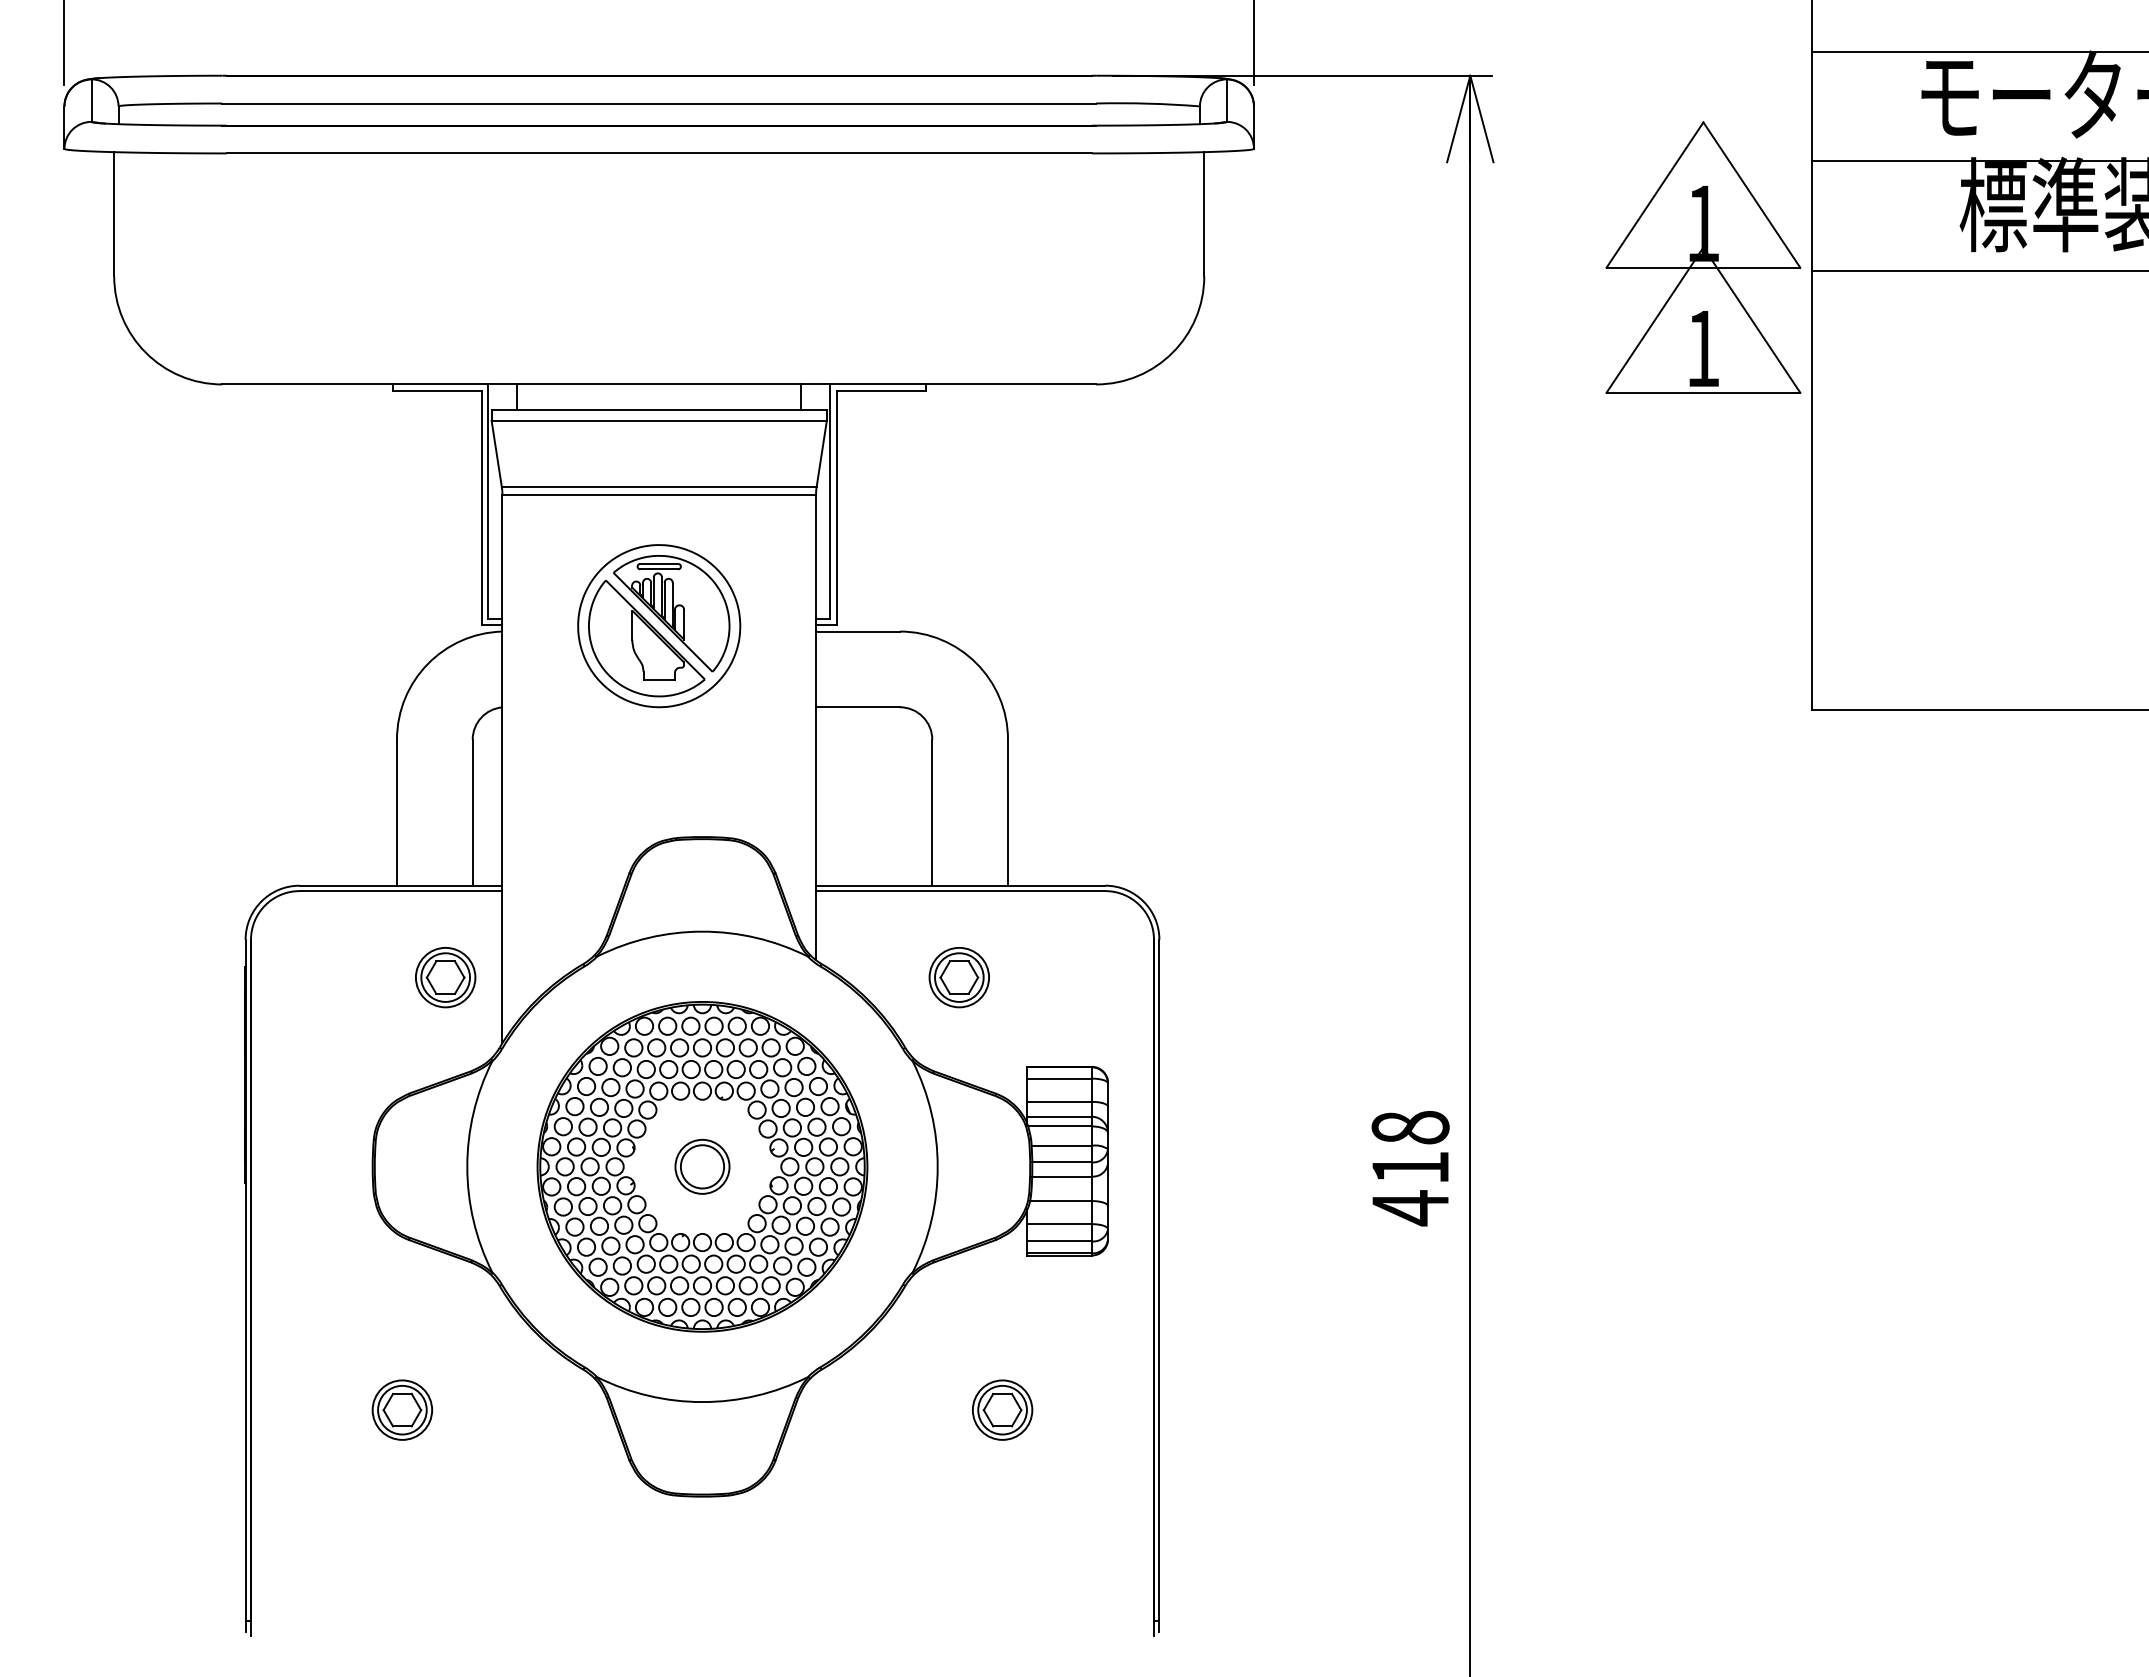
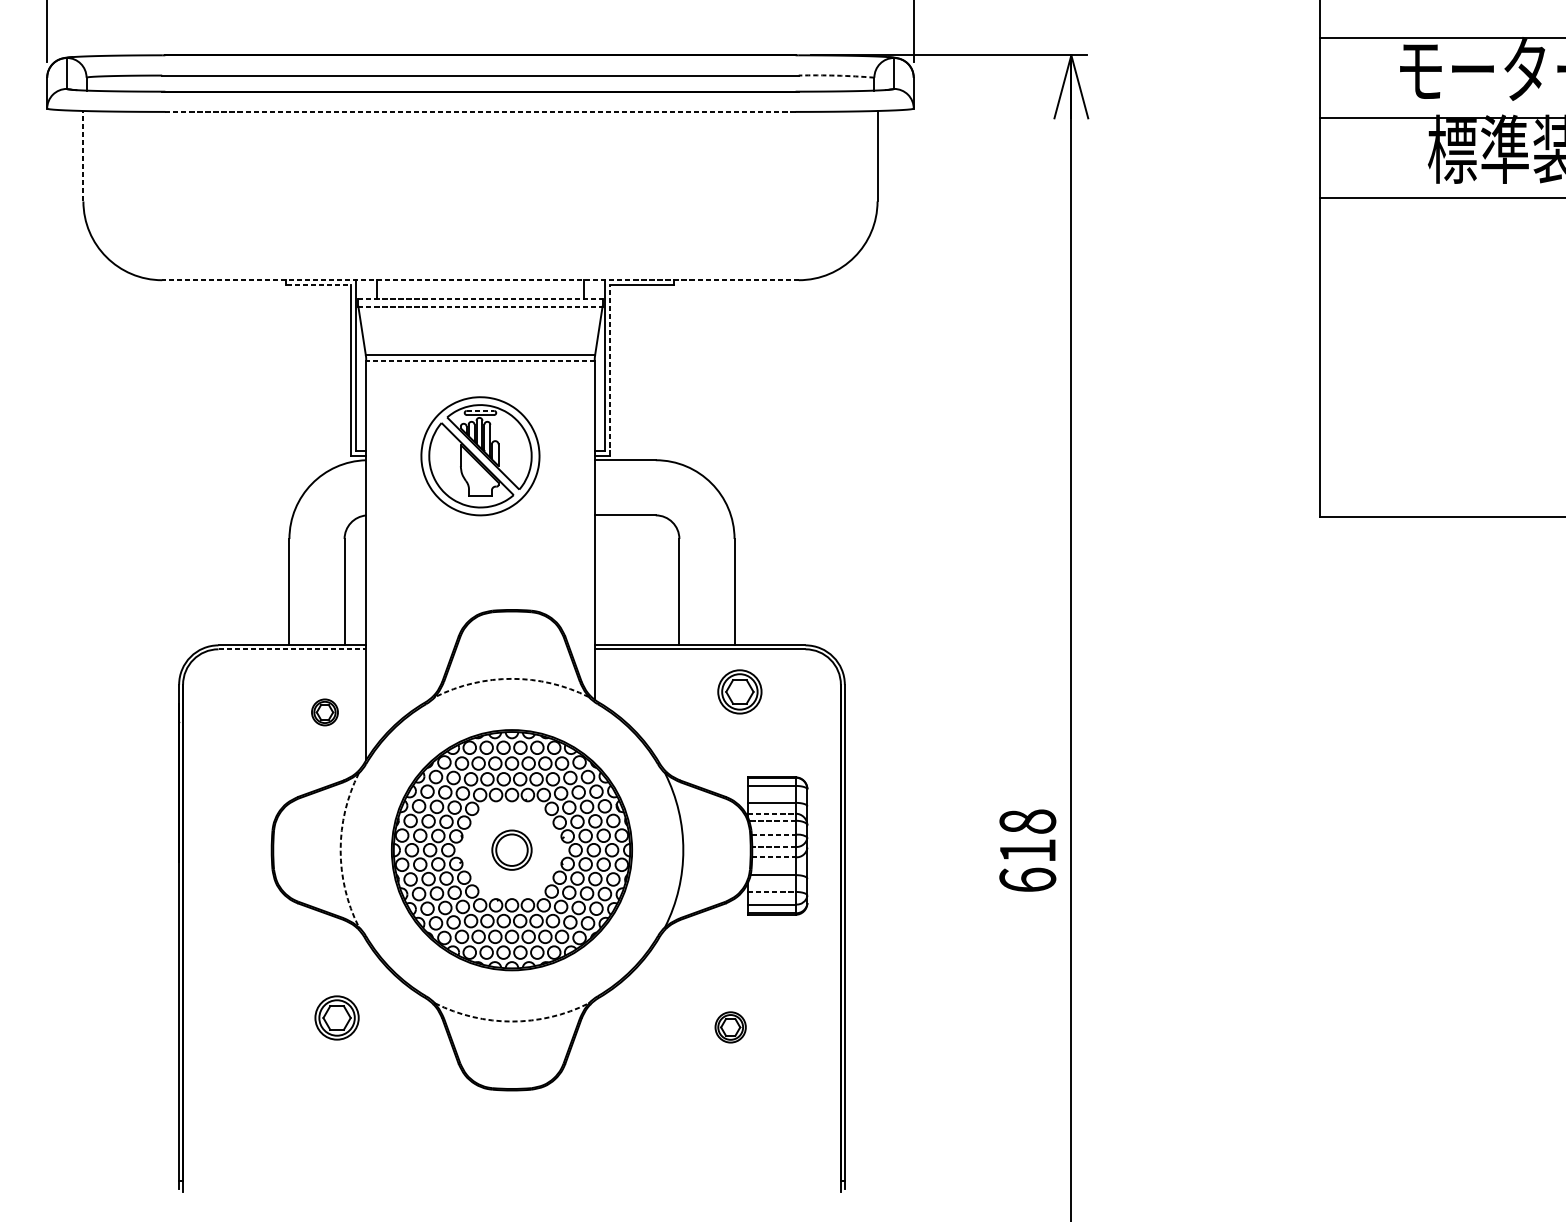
arc: (1148, 103) -> (836, 75), solid -> dashed
line: (659, 153) -> (480, 111), solid -> dashed
line: (114, 213) -> (83, 155), solid -> dashed
part: (1703, 257) -> (1241, 187), removed
line: (659, 384) -> (480, 280), solid -> dashed
line: (437, 390) -> (318, 284), solid -> dashed
line: (659, 409) -> (480, 298), solid -> dashed
line: (659, 420) -> (480, 306), solid -> dashed
line: (659, 495) -> (480, 361), solid -> dashed
line: (836, 507) -> (609, 369), solid -> dashed
line: (659, 563) -> (480, 410), solid -> dashed
line: (401, 891) -> (292, 649), solid -> dashed
arc: (702, 931) -> (511, 678), solid -> dashed
part: (445, 977) -> (324, 712), size x0.6
part: (958, 977) -> (739, 691), moved
line: (1059, 1116) -> (772, 813), solid -> dashed
line: (1058, 1126) -> (771, 820), solid -> dashed
line: (1062, 1145) -> (774, 834), solid -> dashed
line: (1062, 1162) -> (774, 847), solid -> dashed
arc: (467, 1166) -> (340, 849), solid -> dashed
line: (1062, 1176) -> (774, 857), solid -> dashed
text: (1410, 1208) -> (1027, 880), 418 -> 618
line: (1059, 1224) -> (772, 892), solid -> dashed
arc: (702, 1402) -> (511, 1021), solid -> dashed
part: (401, 1409) -> (336, 1017), moved
part: (1002, 1409) -> (730, 1026), size x0.7

